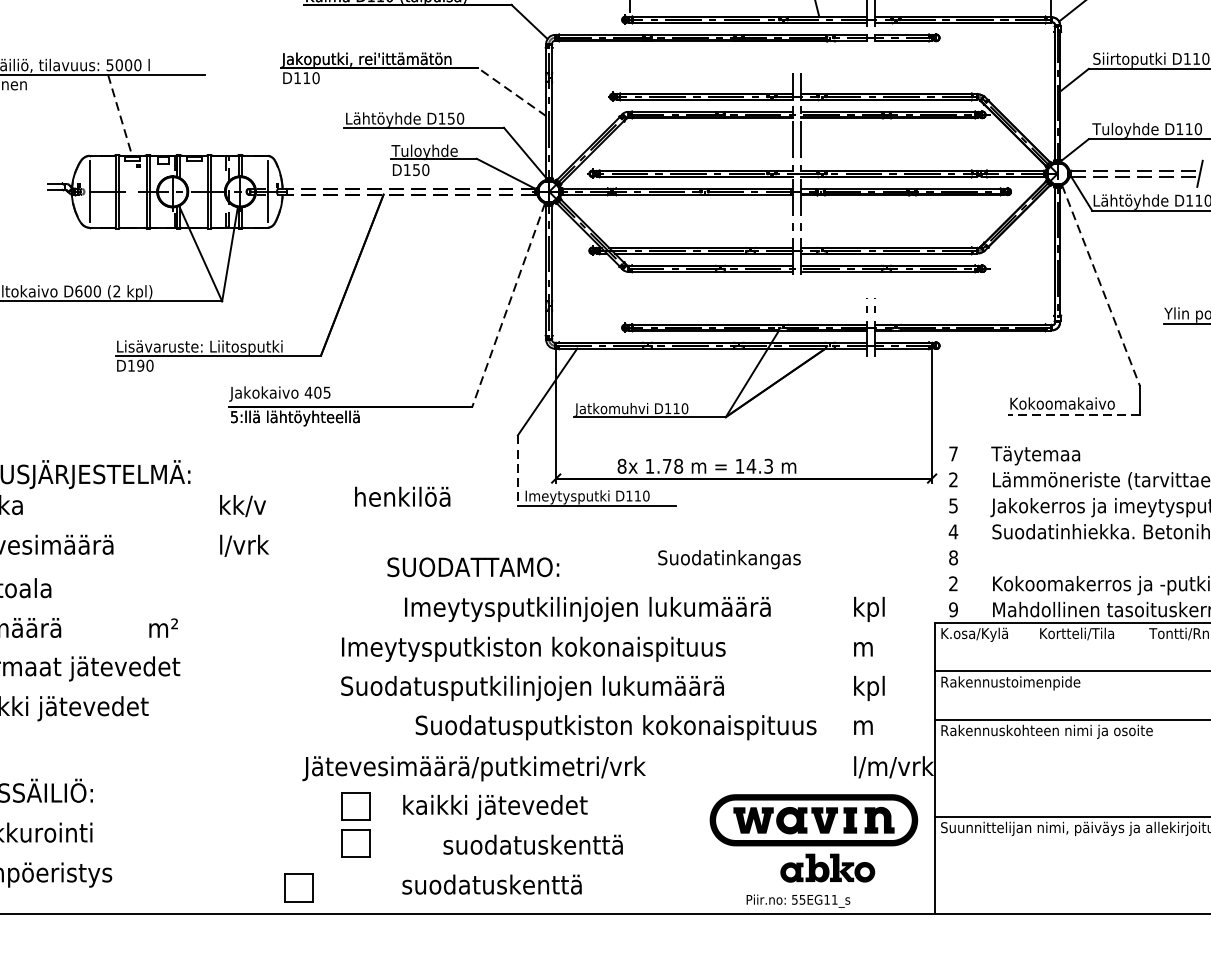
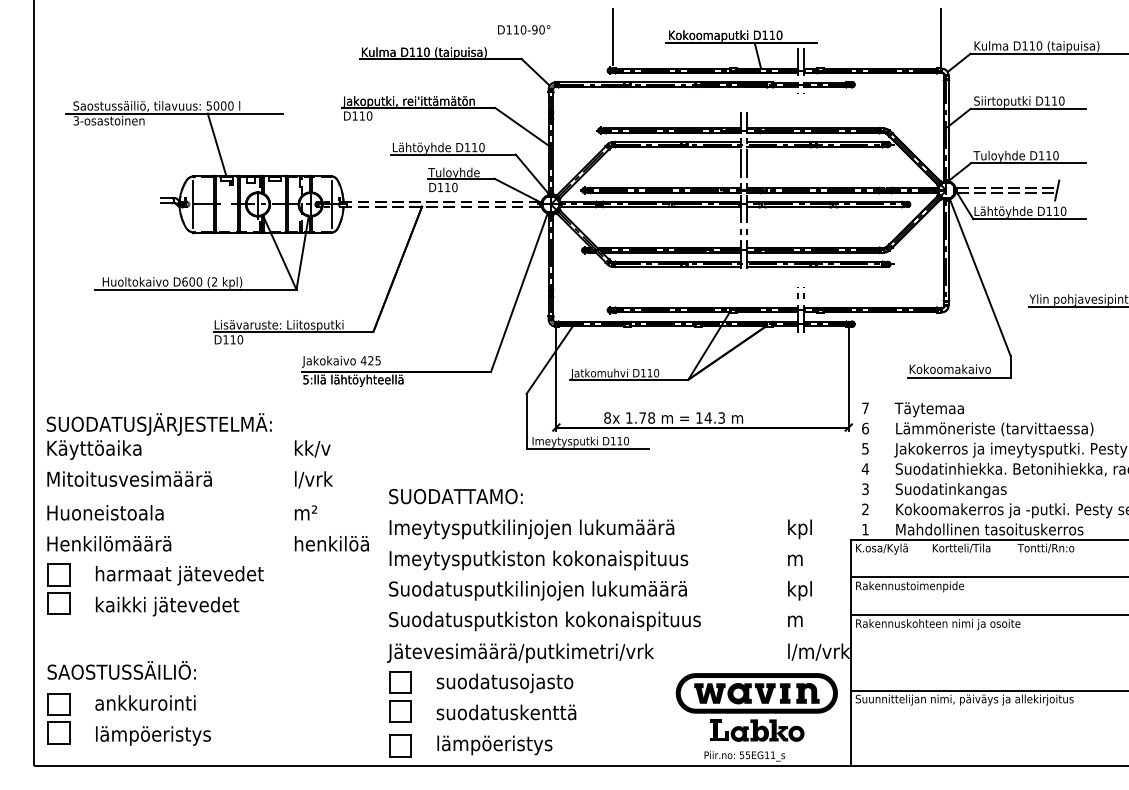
line: (512, 91) -> (522, 126), dashed -> solid
line: (120, 114) -> (217, 144), dashed -> solid
text: (450, 118) -> (474, 147), D150 -> D110
text: (416, 170) -> (447, 187), D150 -> D110
line: (1101, 285) -> (980, 277), dashed -> solid
line: (508, 306) -> (519, 293), dashed -> solid
text: (139, 365) -> (232, 339), D190 -> D110
text: (317, 392) -> (370, 360), 405 -> 425
line: (1073, 414) -> (958, 377), dashed -> solid
line: (517, 470) -> (526, 421), dashed -> solid
text: (953, 479) -> (865, 428), 2 -> 6
text: (402, 496) -> (331, 543), moved
text: (953, 556) -> (865, 488), 8 -> 3
text: (728, 559) -> (950, 490), moved
text: (472, 567) -> (455, 496), moved
text: (587, 609) -> (531, 529), moved
text: (953, 609) -> (865, 529), 9 -> 1
text: (163, 627) -> (305, 512), moved
text: (615, 727) -> (544, 621), moved
text: (474, 769) -> (520, 653), moved
text: (494, 807) -> (508, 683), kaikki jätevedet -> suodatusojasto
text: (533, 844) -> (506, 712), moved
fill: (765, 867) -> (719, 730), added
part: (299, 887) -> (400, 745), moved
text: (492, 887) -> (506, 745), suodatuskenttä -> lämpöeristys

